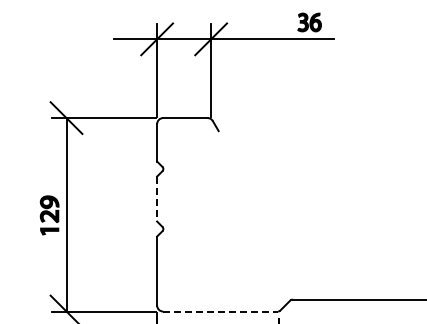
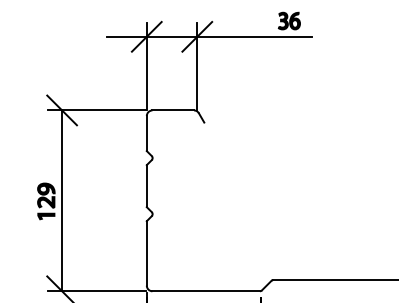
line: (157, 199) -> (147, 186), dashed -> solid
line: (221, 311) -> (206, 291), dashed -> solid

